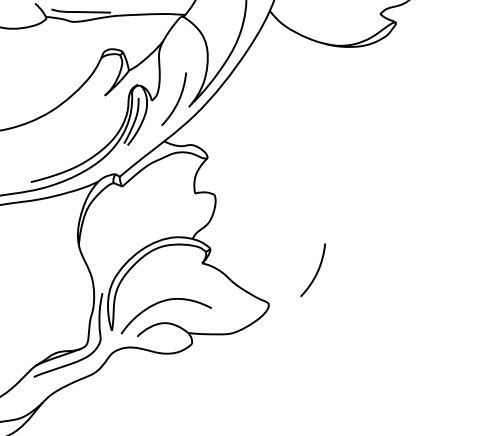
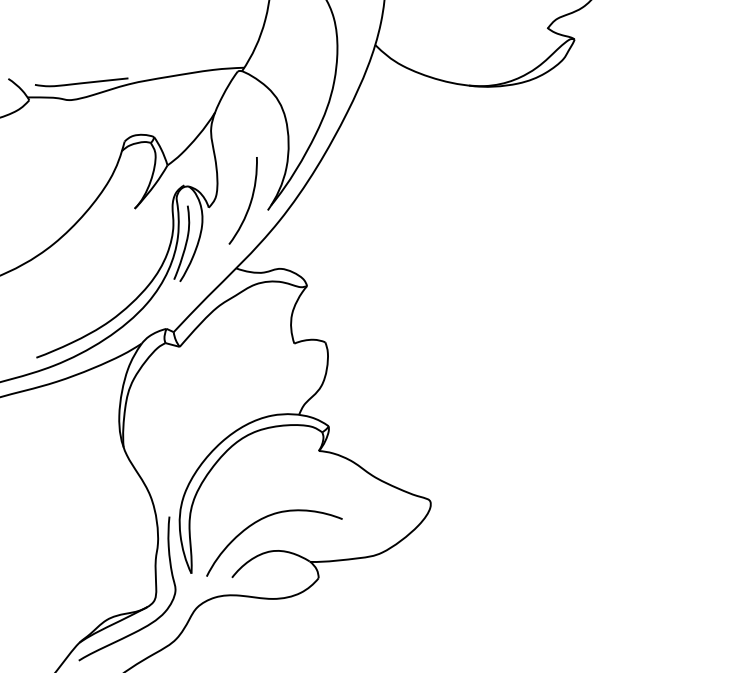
curve: (316, 271) -> (498, 441), removed

